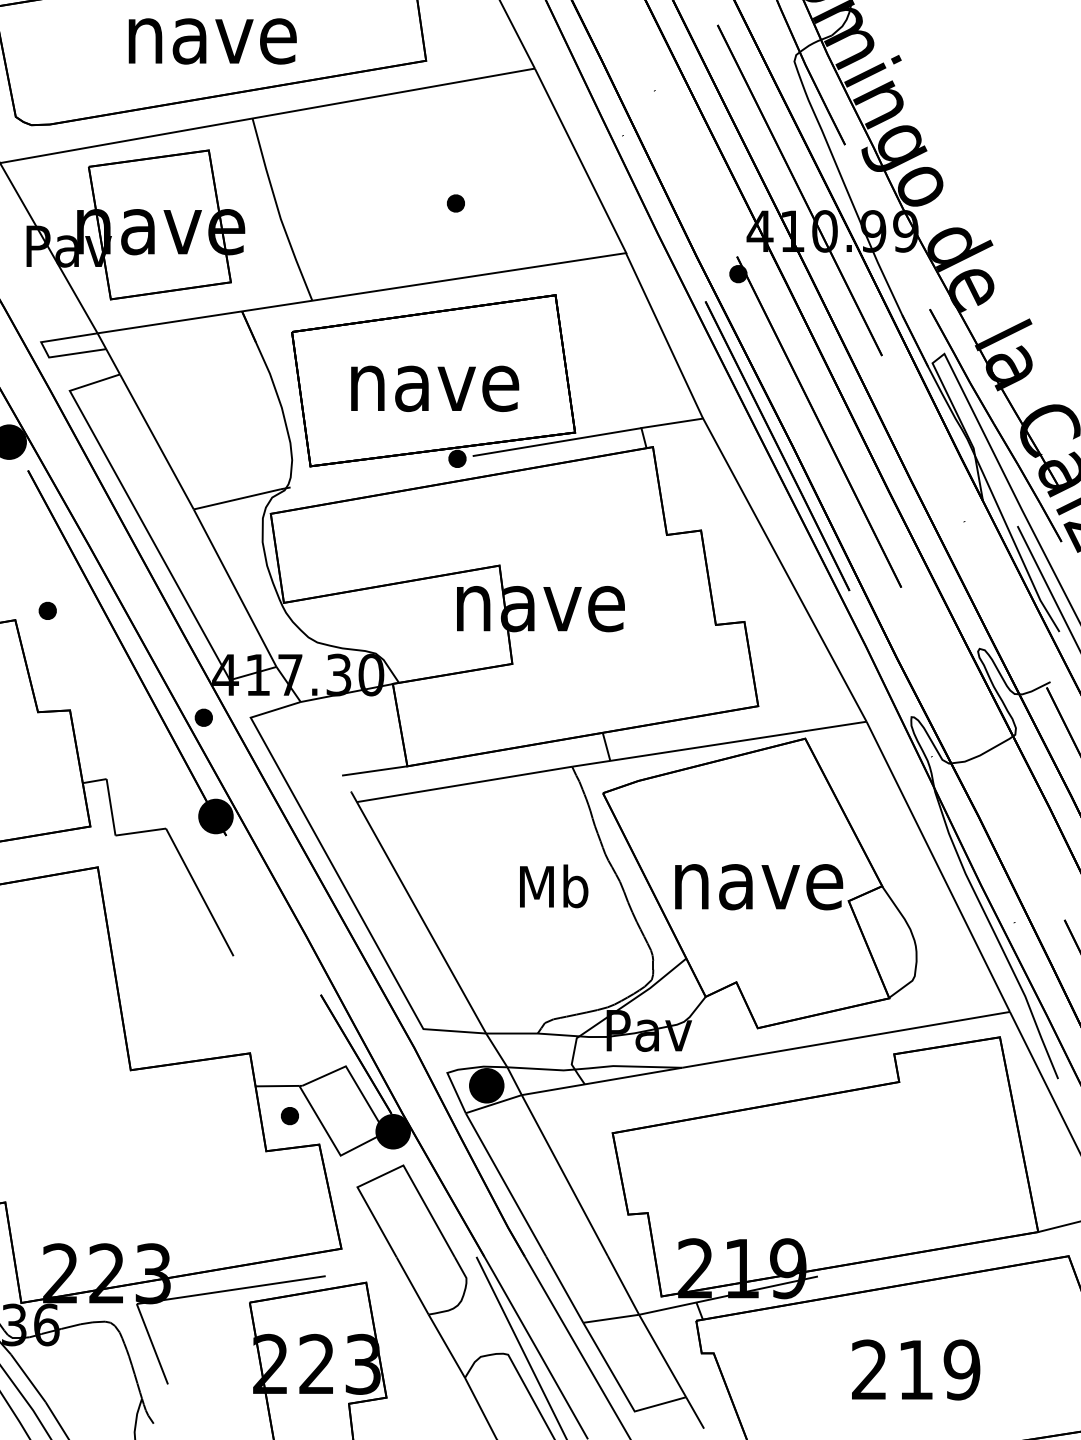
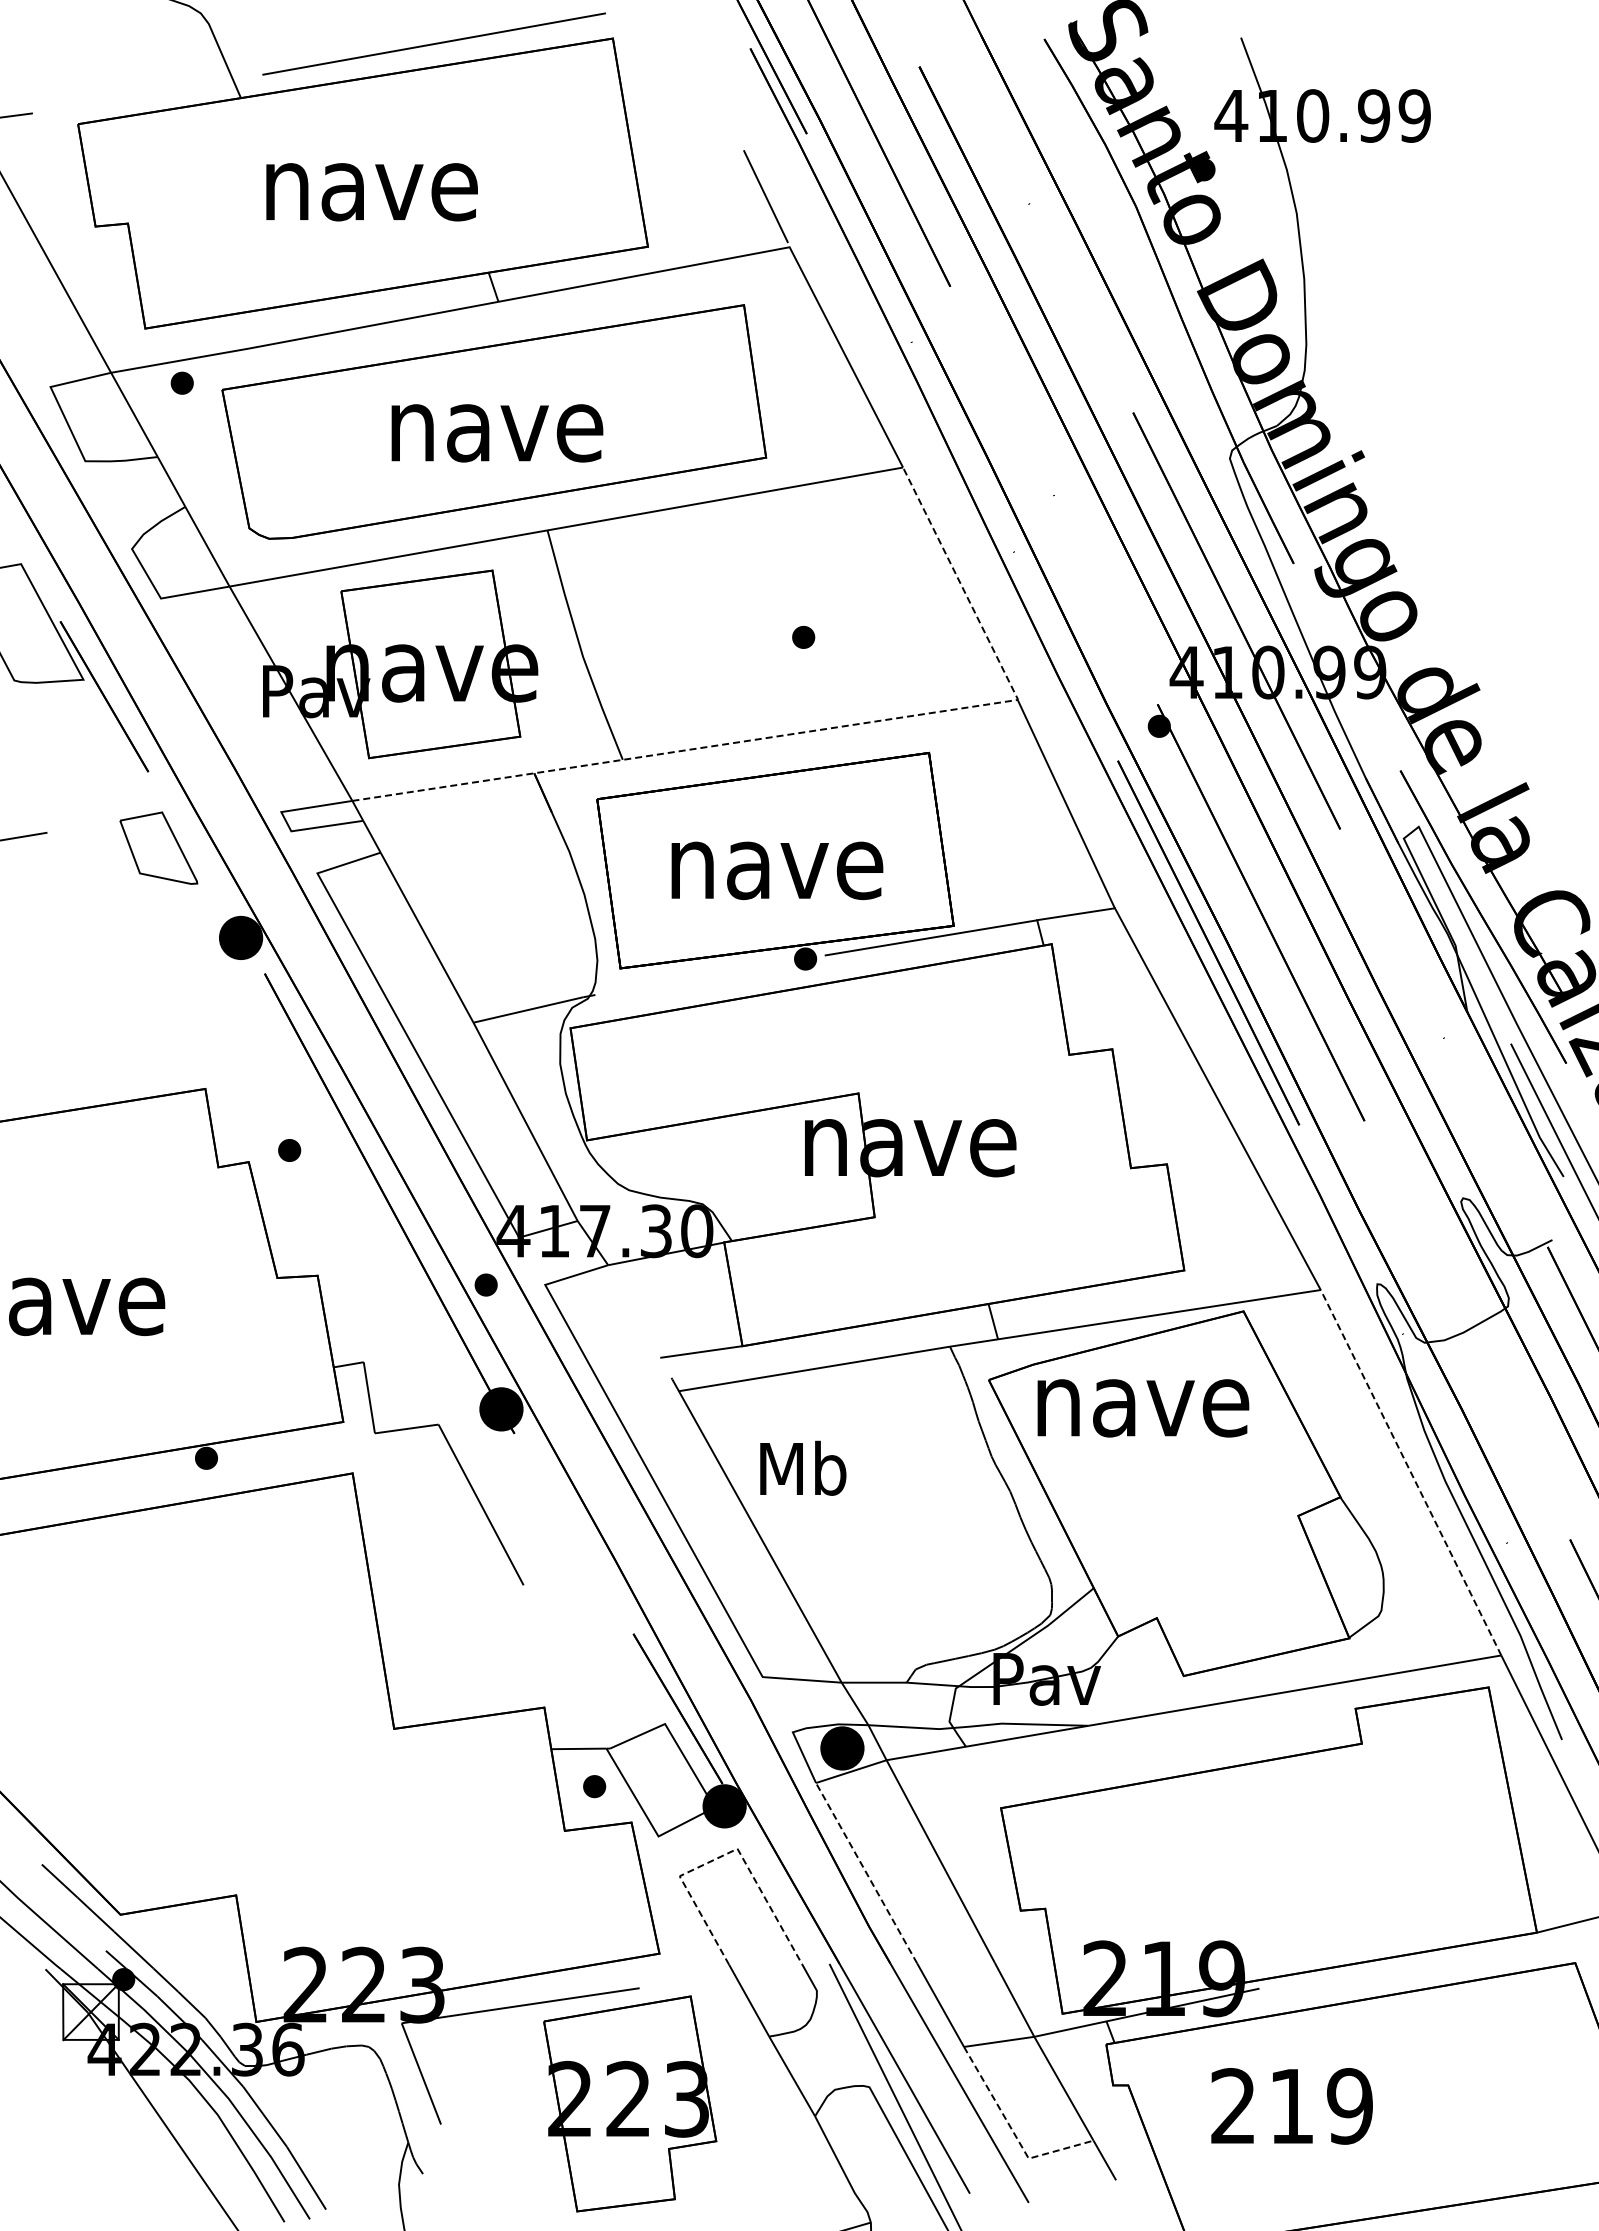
line: (464, 277) -> (814, 730), solid -> dashed
line: (938, 866) -> (1411, 1472), solid -> dashed
text: (554, 885) -> (803, 1467), moved
text: (759, 887) -> (1143, 1408), moved
line: (391, 1171) -> (722, 1856), solid -> dashed
line: (505, 1184) -> (866, 1872), solid -> dashed
text: (915, 1370) -> (1291, 2106), moved
line: (622, 1390) -> (1013, 2132), solid -> dashed

